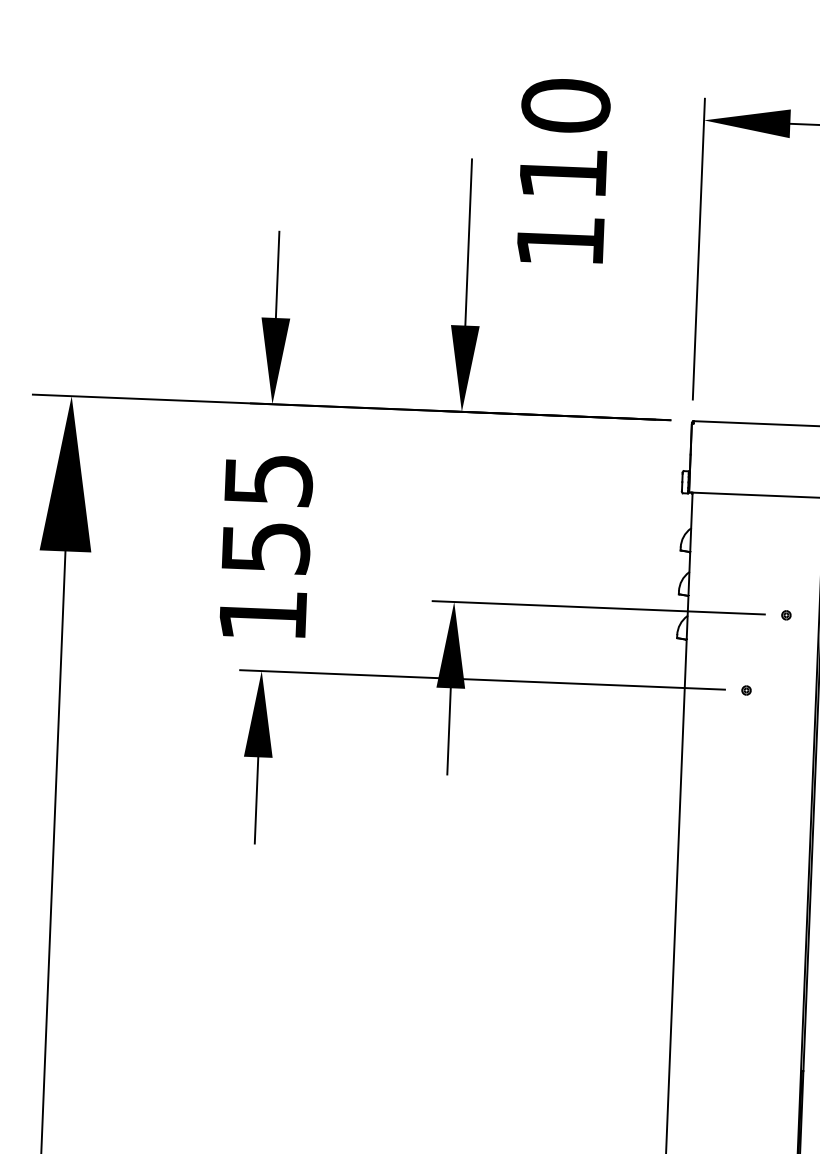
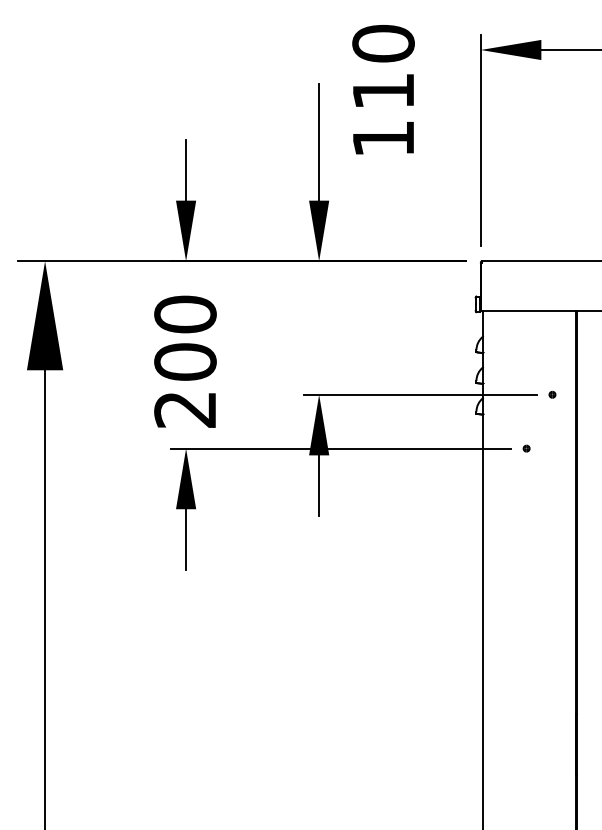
text: (265, 546) -> (185, 361), 155 -> 200

